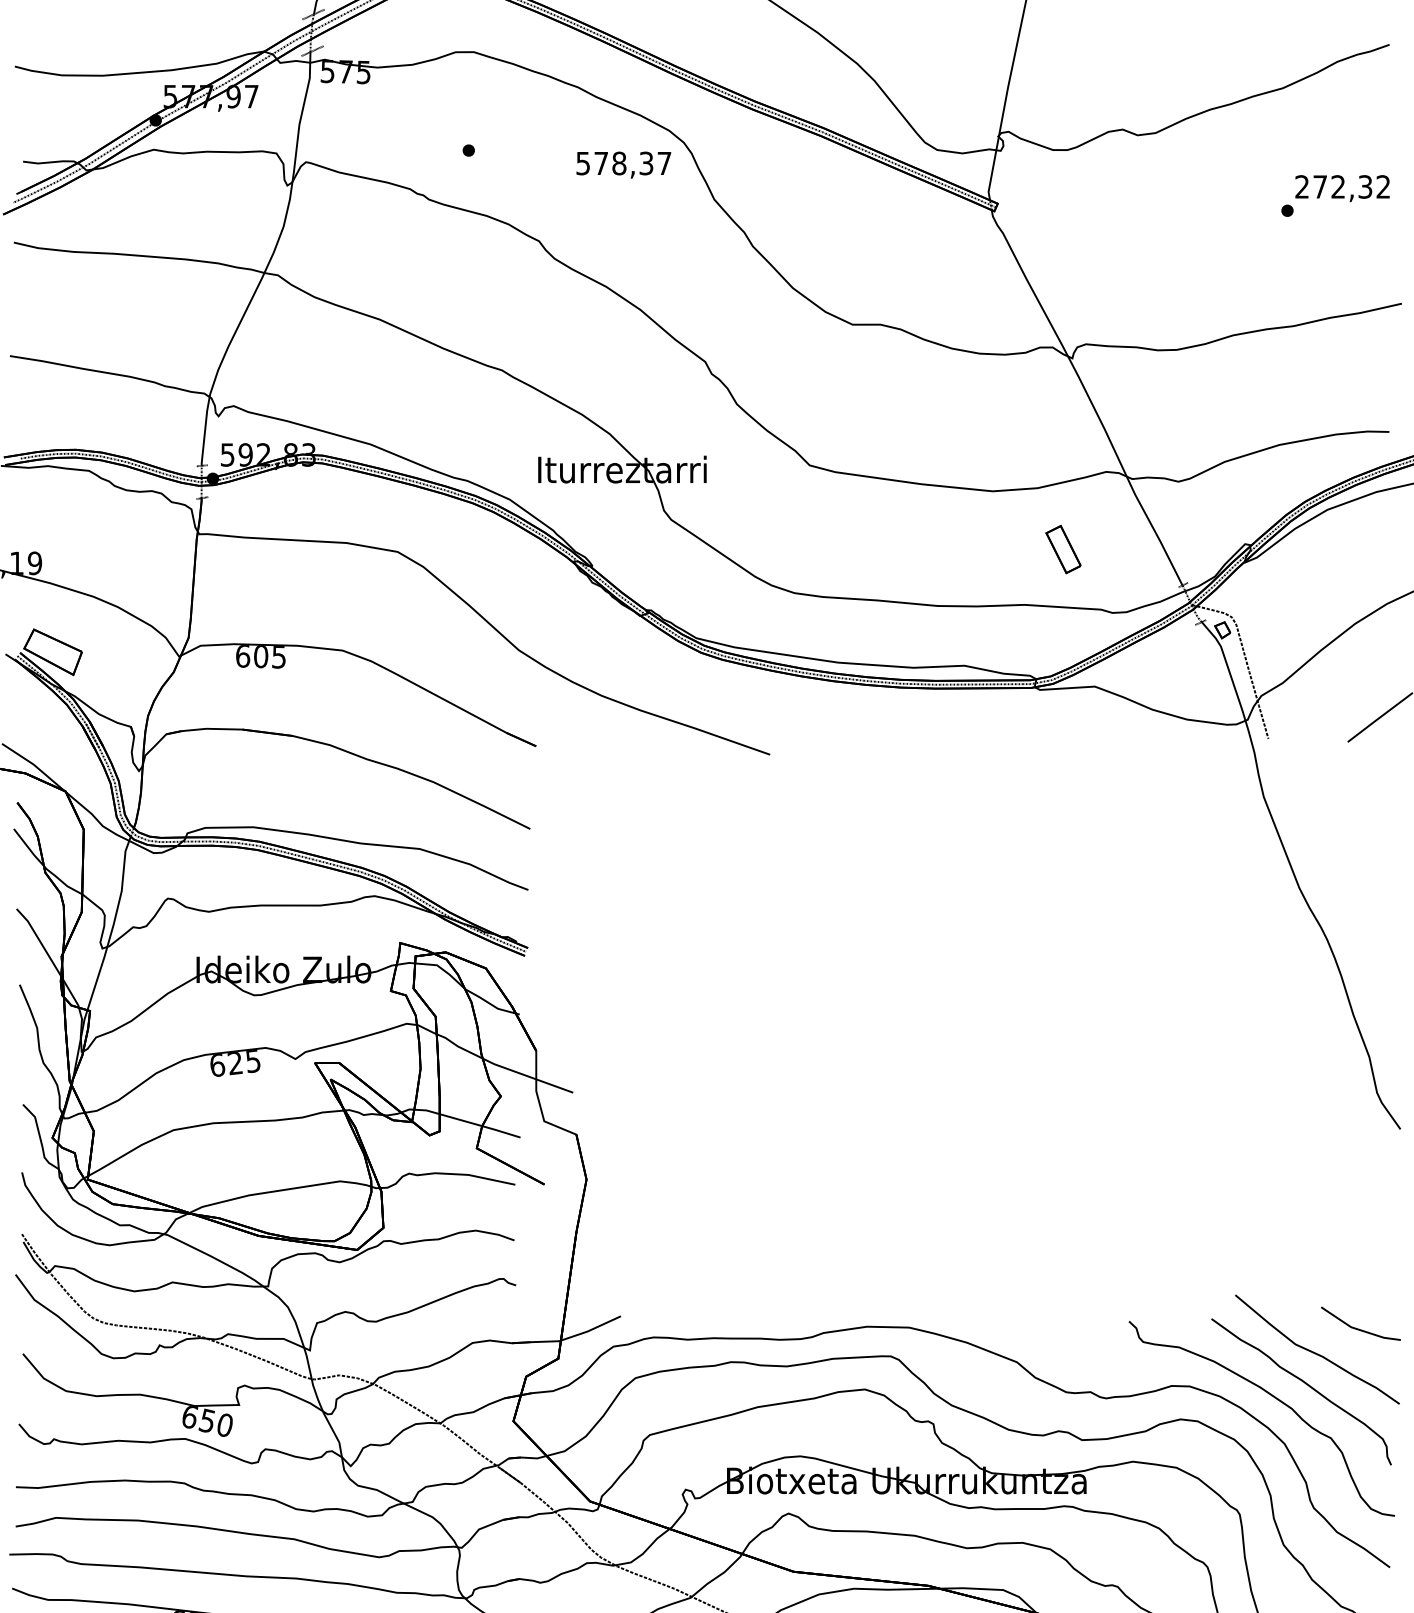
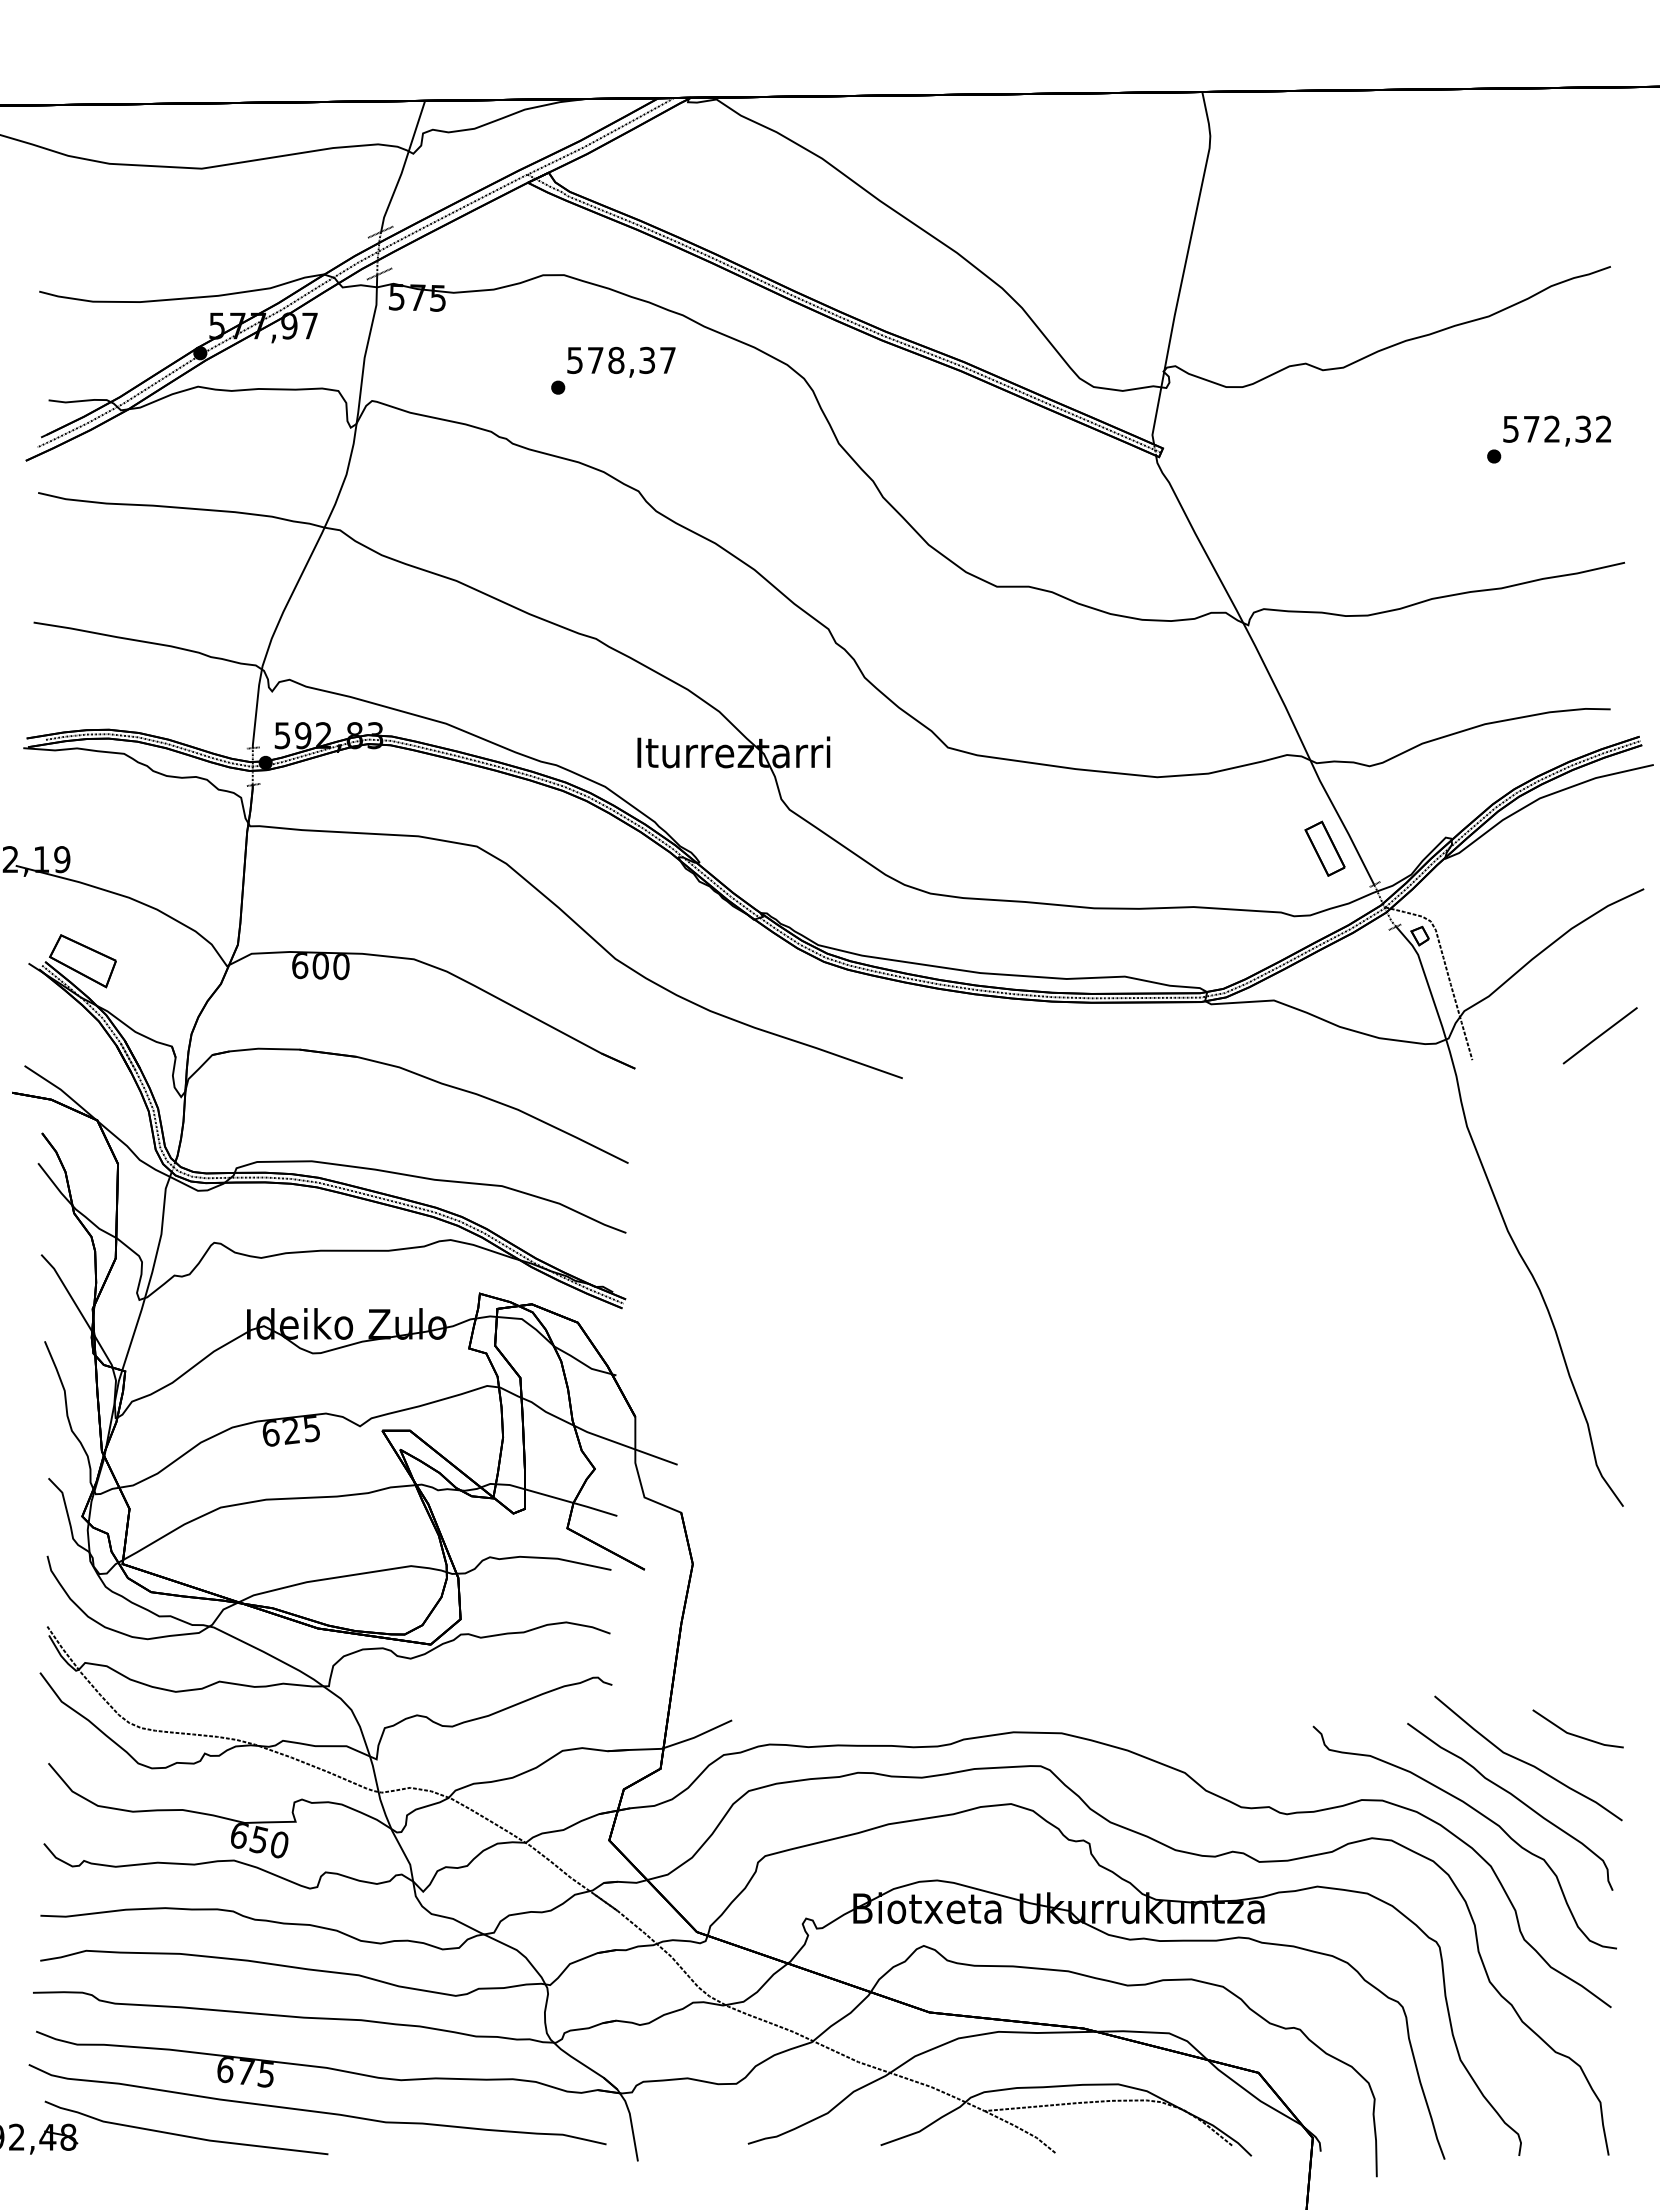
text: (623, 164) -> (621, 361), moved
text: (1301, 186) -> (1510, 428), 272,32 -> 572,32
part: (1062, 549) -> (1324, 848), moved
text: (279, 657) -> (341, 967), 605 -> 600

